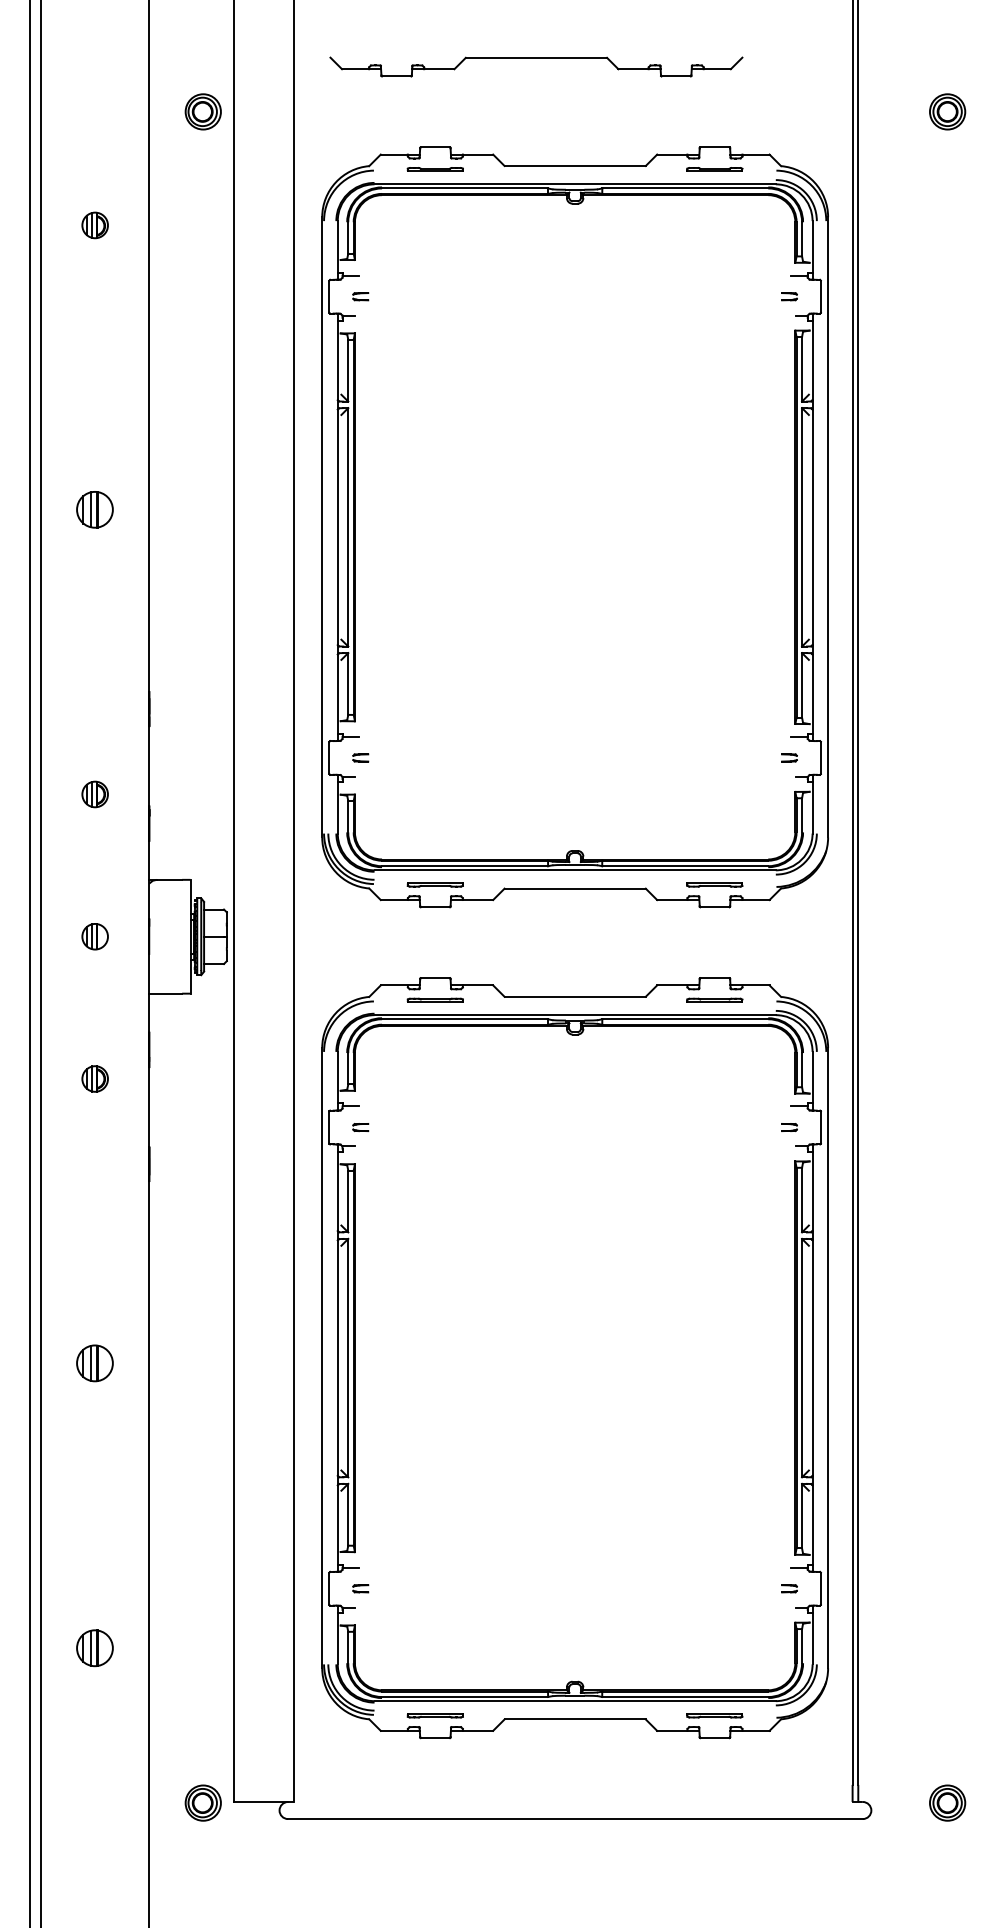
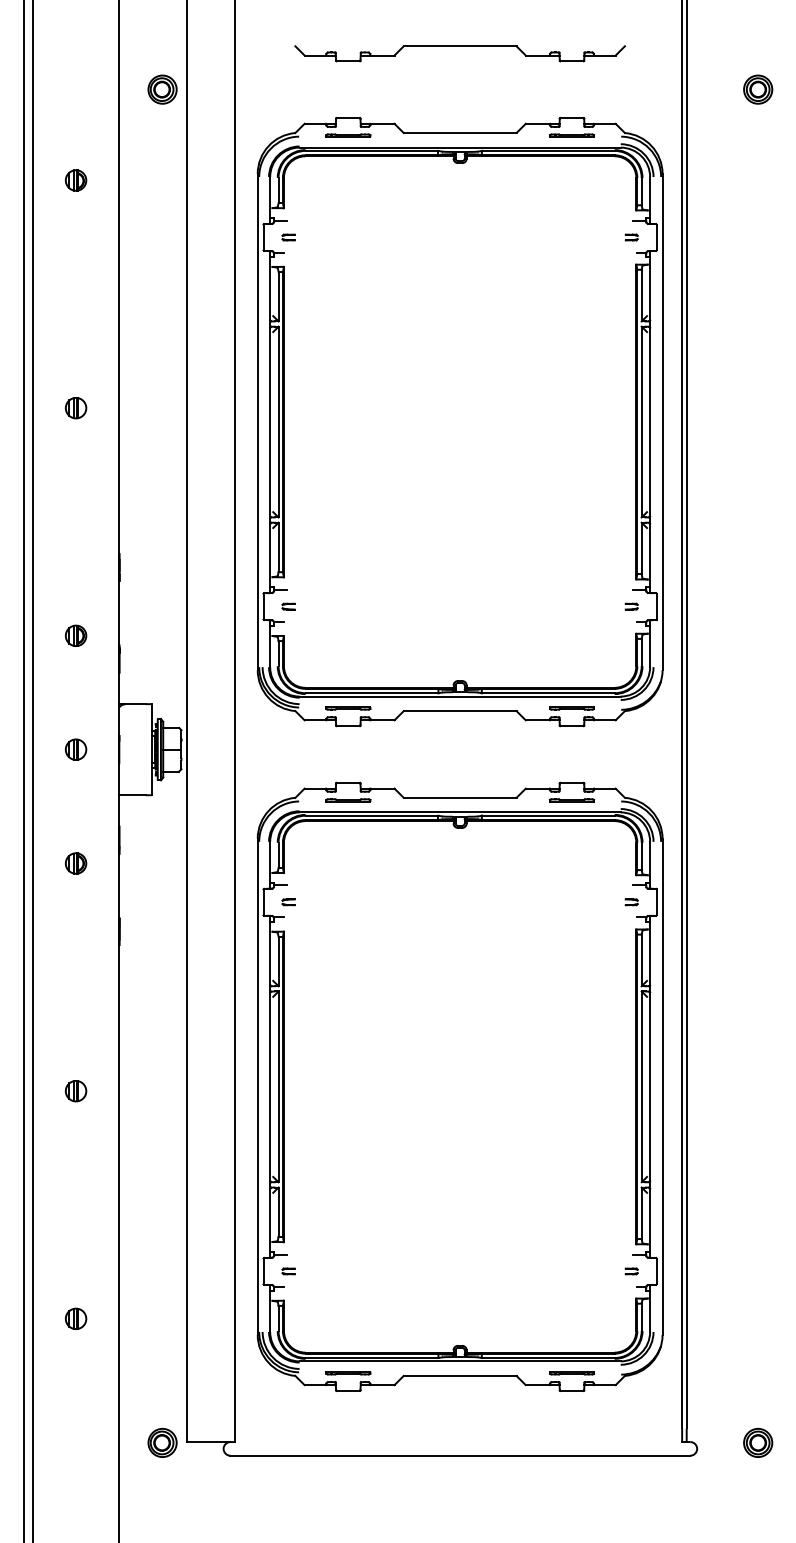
part: (535, 57) -> (459, 46), moved
part: (95, 510) -> (76, 408), size x0.71
part: (95, 1363) -> (76, 1091), size x0.71
part: (95, 1647) -> (76, 1318), size x0.71

